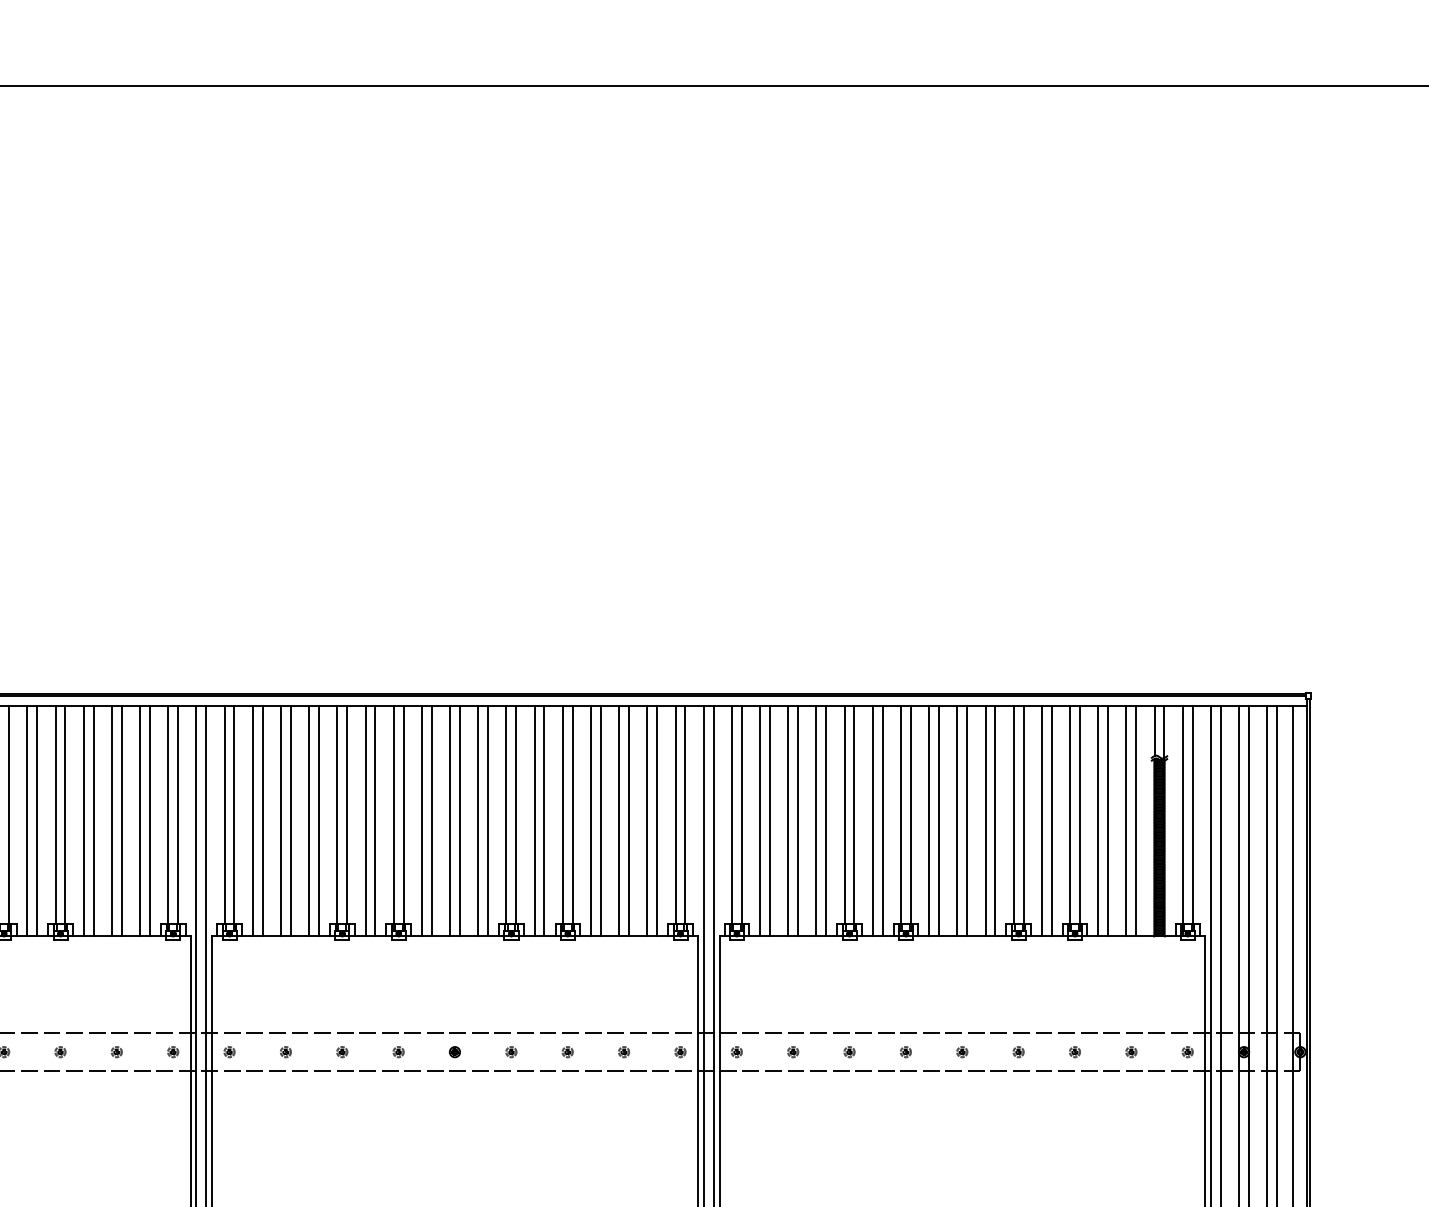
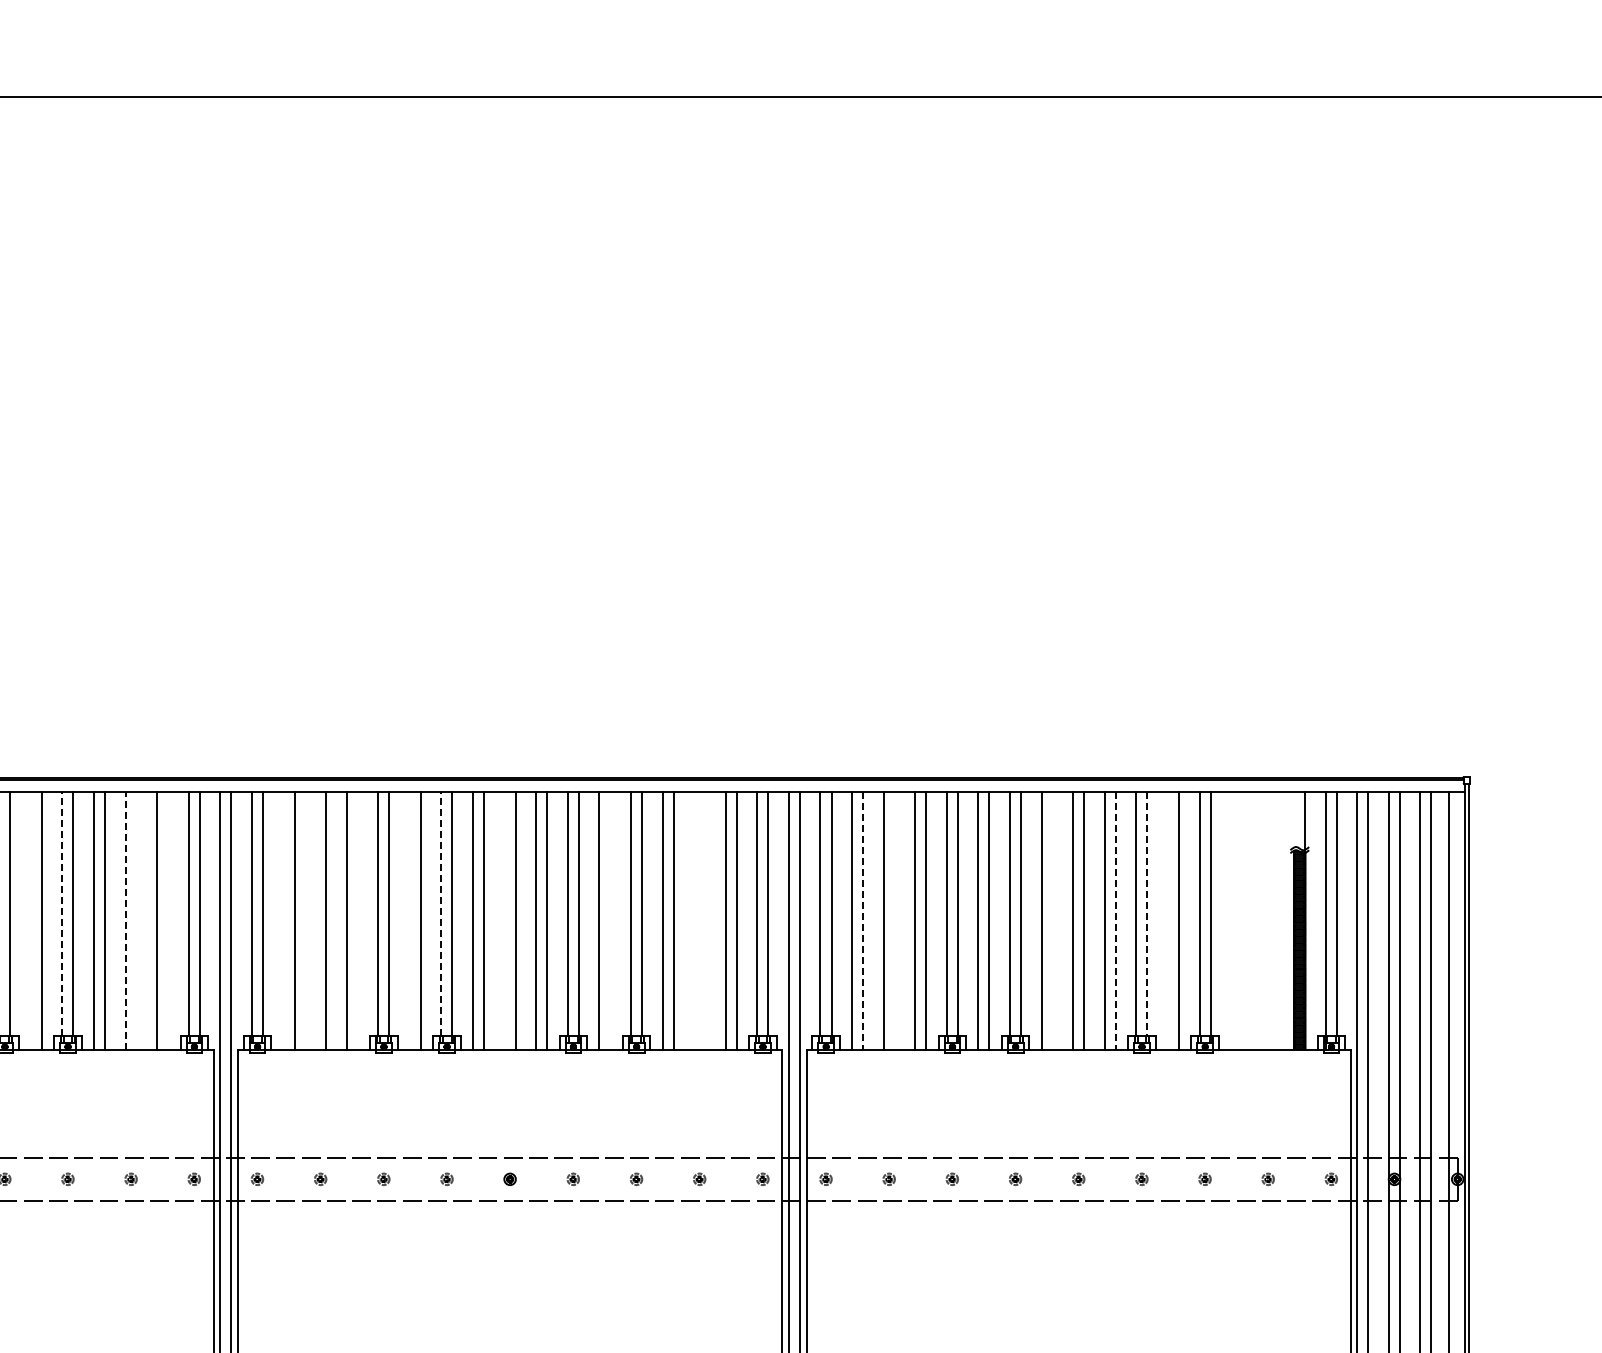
line: (1154, 731) -> (1294, 819), removed
line: (55, 814) -> (62, 913), solid -> dashed
line: (393, 814) -> (441, 913), solid -> dashed
line: (1023, 815) -> (1147, 914), solid -> dashed
line: (27, 821) -> (30, 920), removed
line: (111, 821) -> (125, 920), solid -> dashed
line: (121, 821) -> (136, 920), removed
line: (150, 821) -> (168, 920), removed
line: (252, 821) -> (283, 920), removed
line: (281, 821) -> (315, 920), removed
line: (318, 821) -> (357, 920), removed
line: (365, 821) -> (409, 920), removed
line: (449, 821) -> (504, 920), removed
line: (544, 821) -> (610, 920), removed
line: (619, 821) -> (694, 920), removed
line: (629, 821) -> (705, 920), removed
line: (770, 821) -> (863, 920), solid -> dashed
line: (797, 821) -> (894, 920), removed
line: (938, 821) -> (1052, 920), removed
line: (995, 821) -> (1115, 920), solid -> dashed
line: (1041, 821) -> (1167, 920), removed
line: (1098, 821) -> (1231, 920), removed
line: (1108, 821) -> (1242, 920), removed
line: (1126, 821) -> (1262, 920), removed
line: (1136, 821) -> (1273, 920), removed

